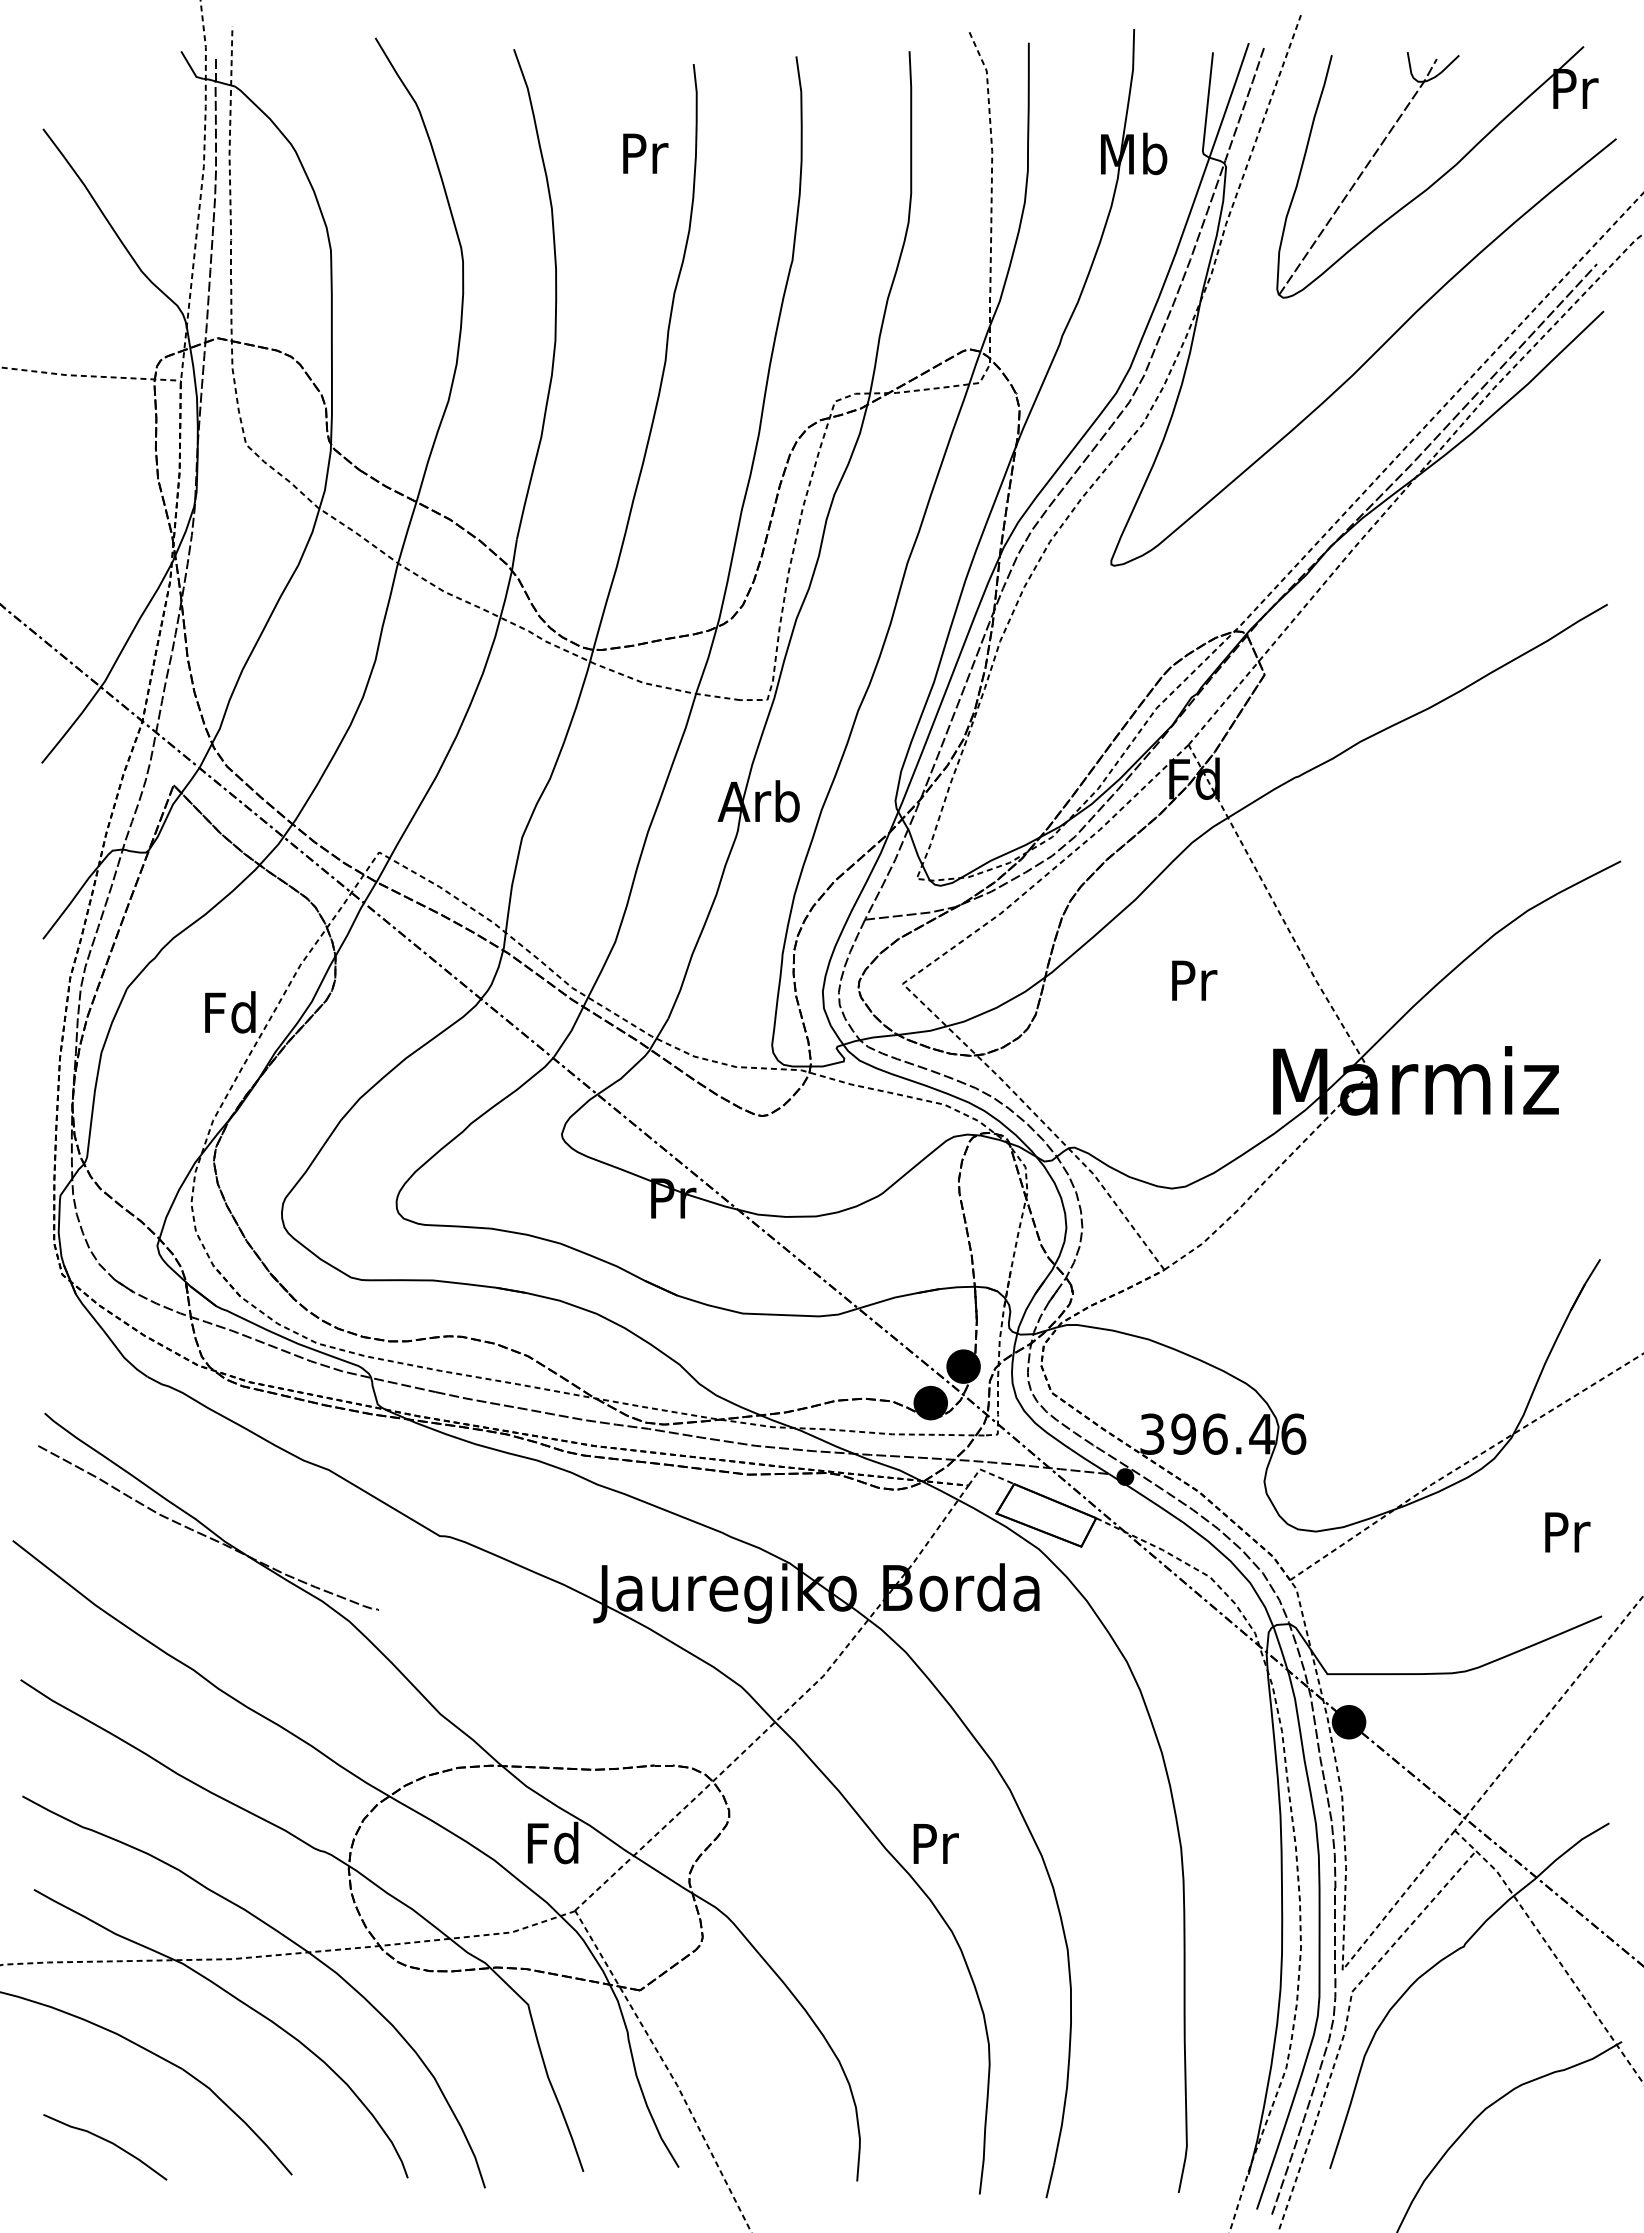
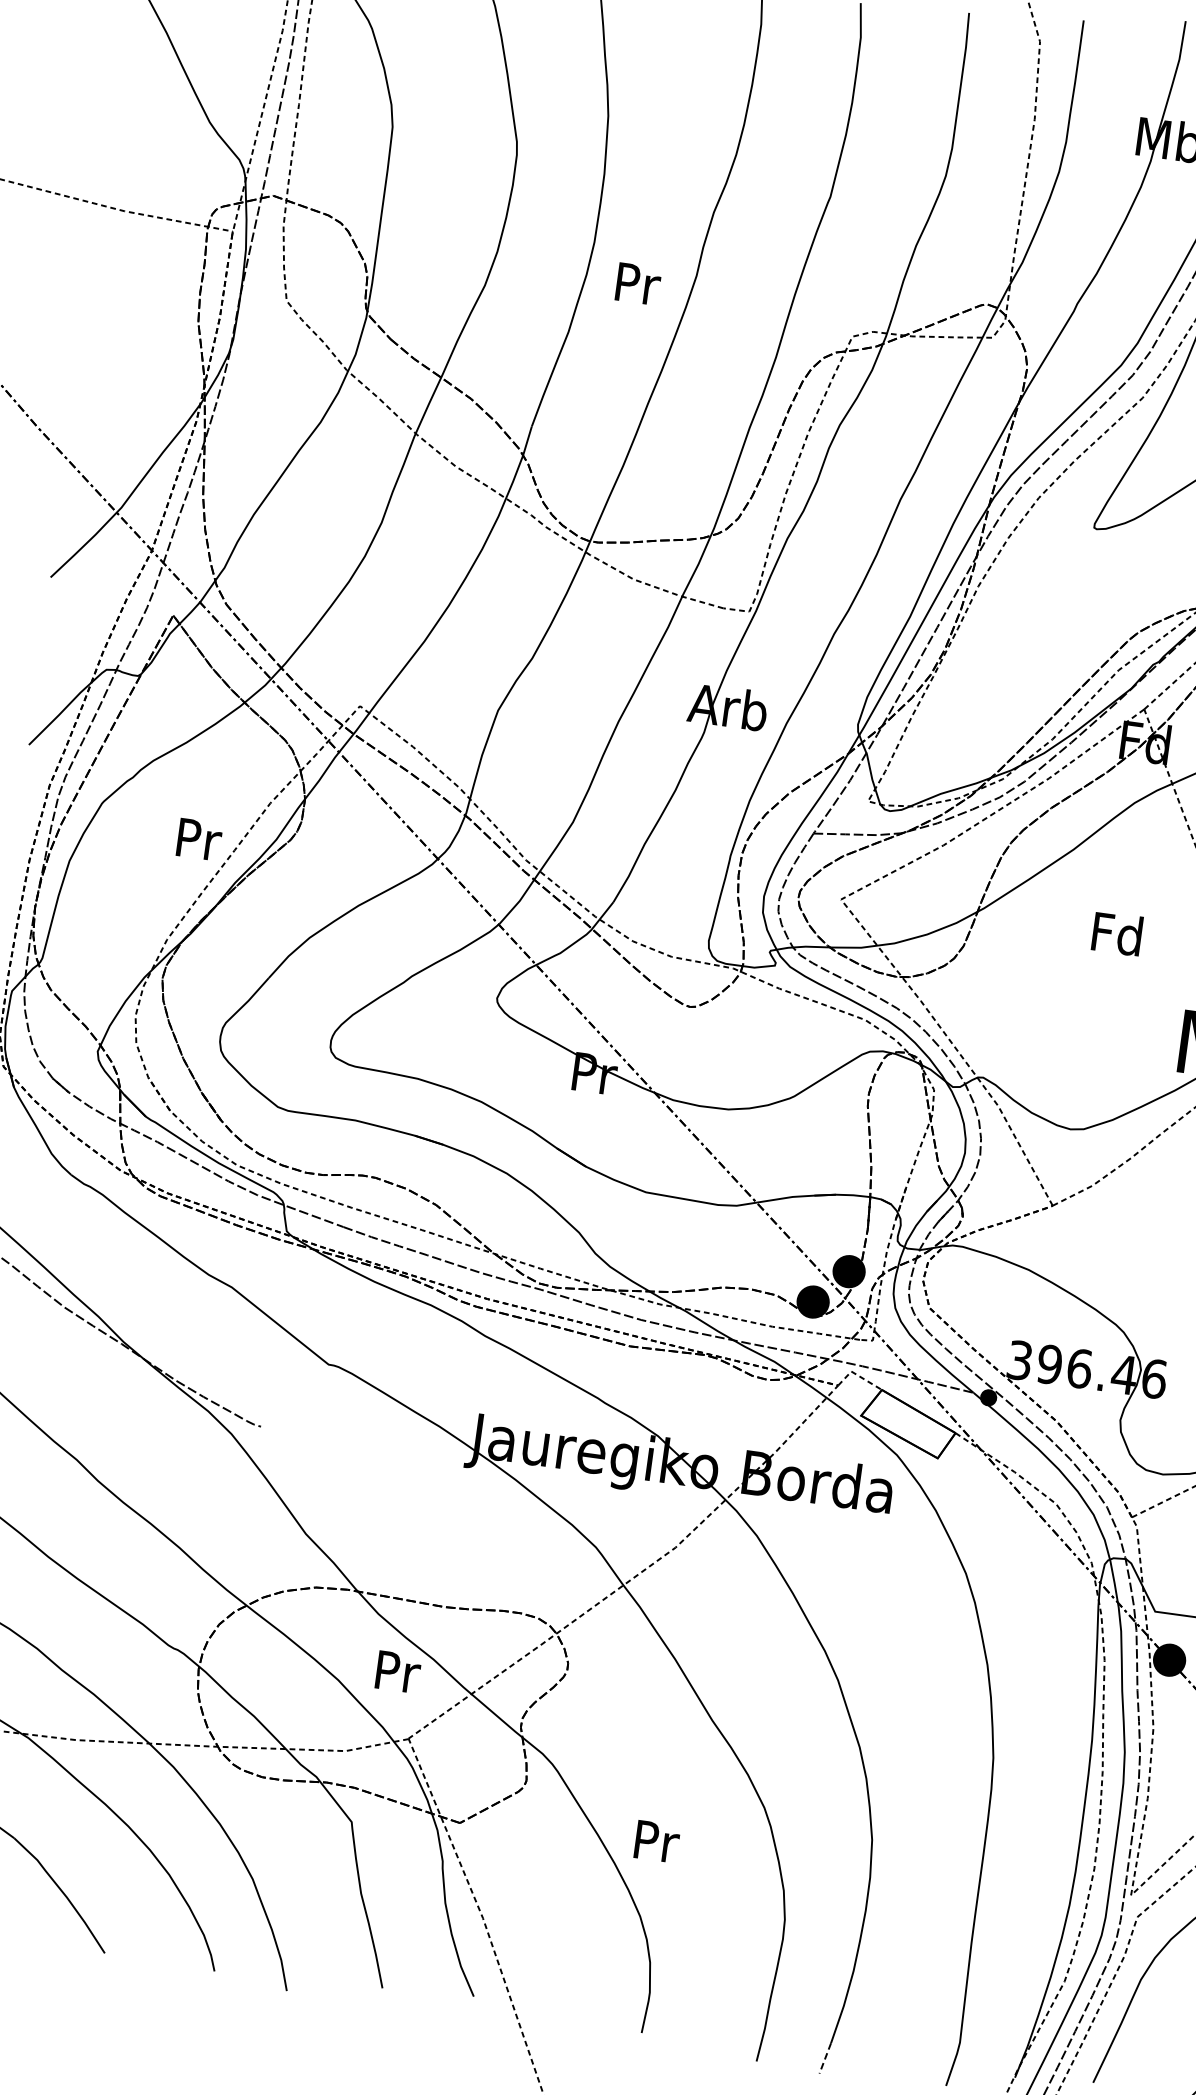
text: (645, 153) -> (638, 283), moved
text: (1192, 980) -> (1117, 934), Pr -> Fd
text: (230, 1012) -> (197, 839), Fd -> Pr
text: (552, 1842) -> (395, 1670), Fd -> Pr
text: (935, 1843) -> (656, 1841), moved
line: (1050, 2181) -> (825, 2058), solid -> dashed

